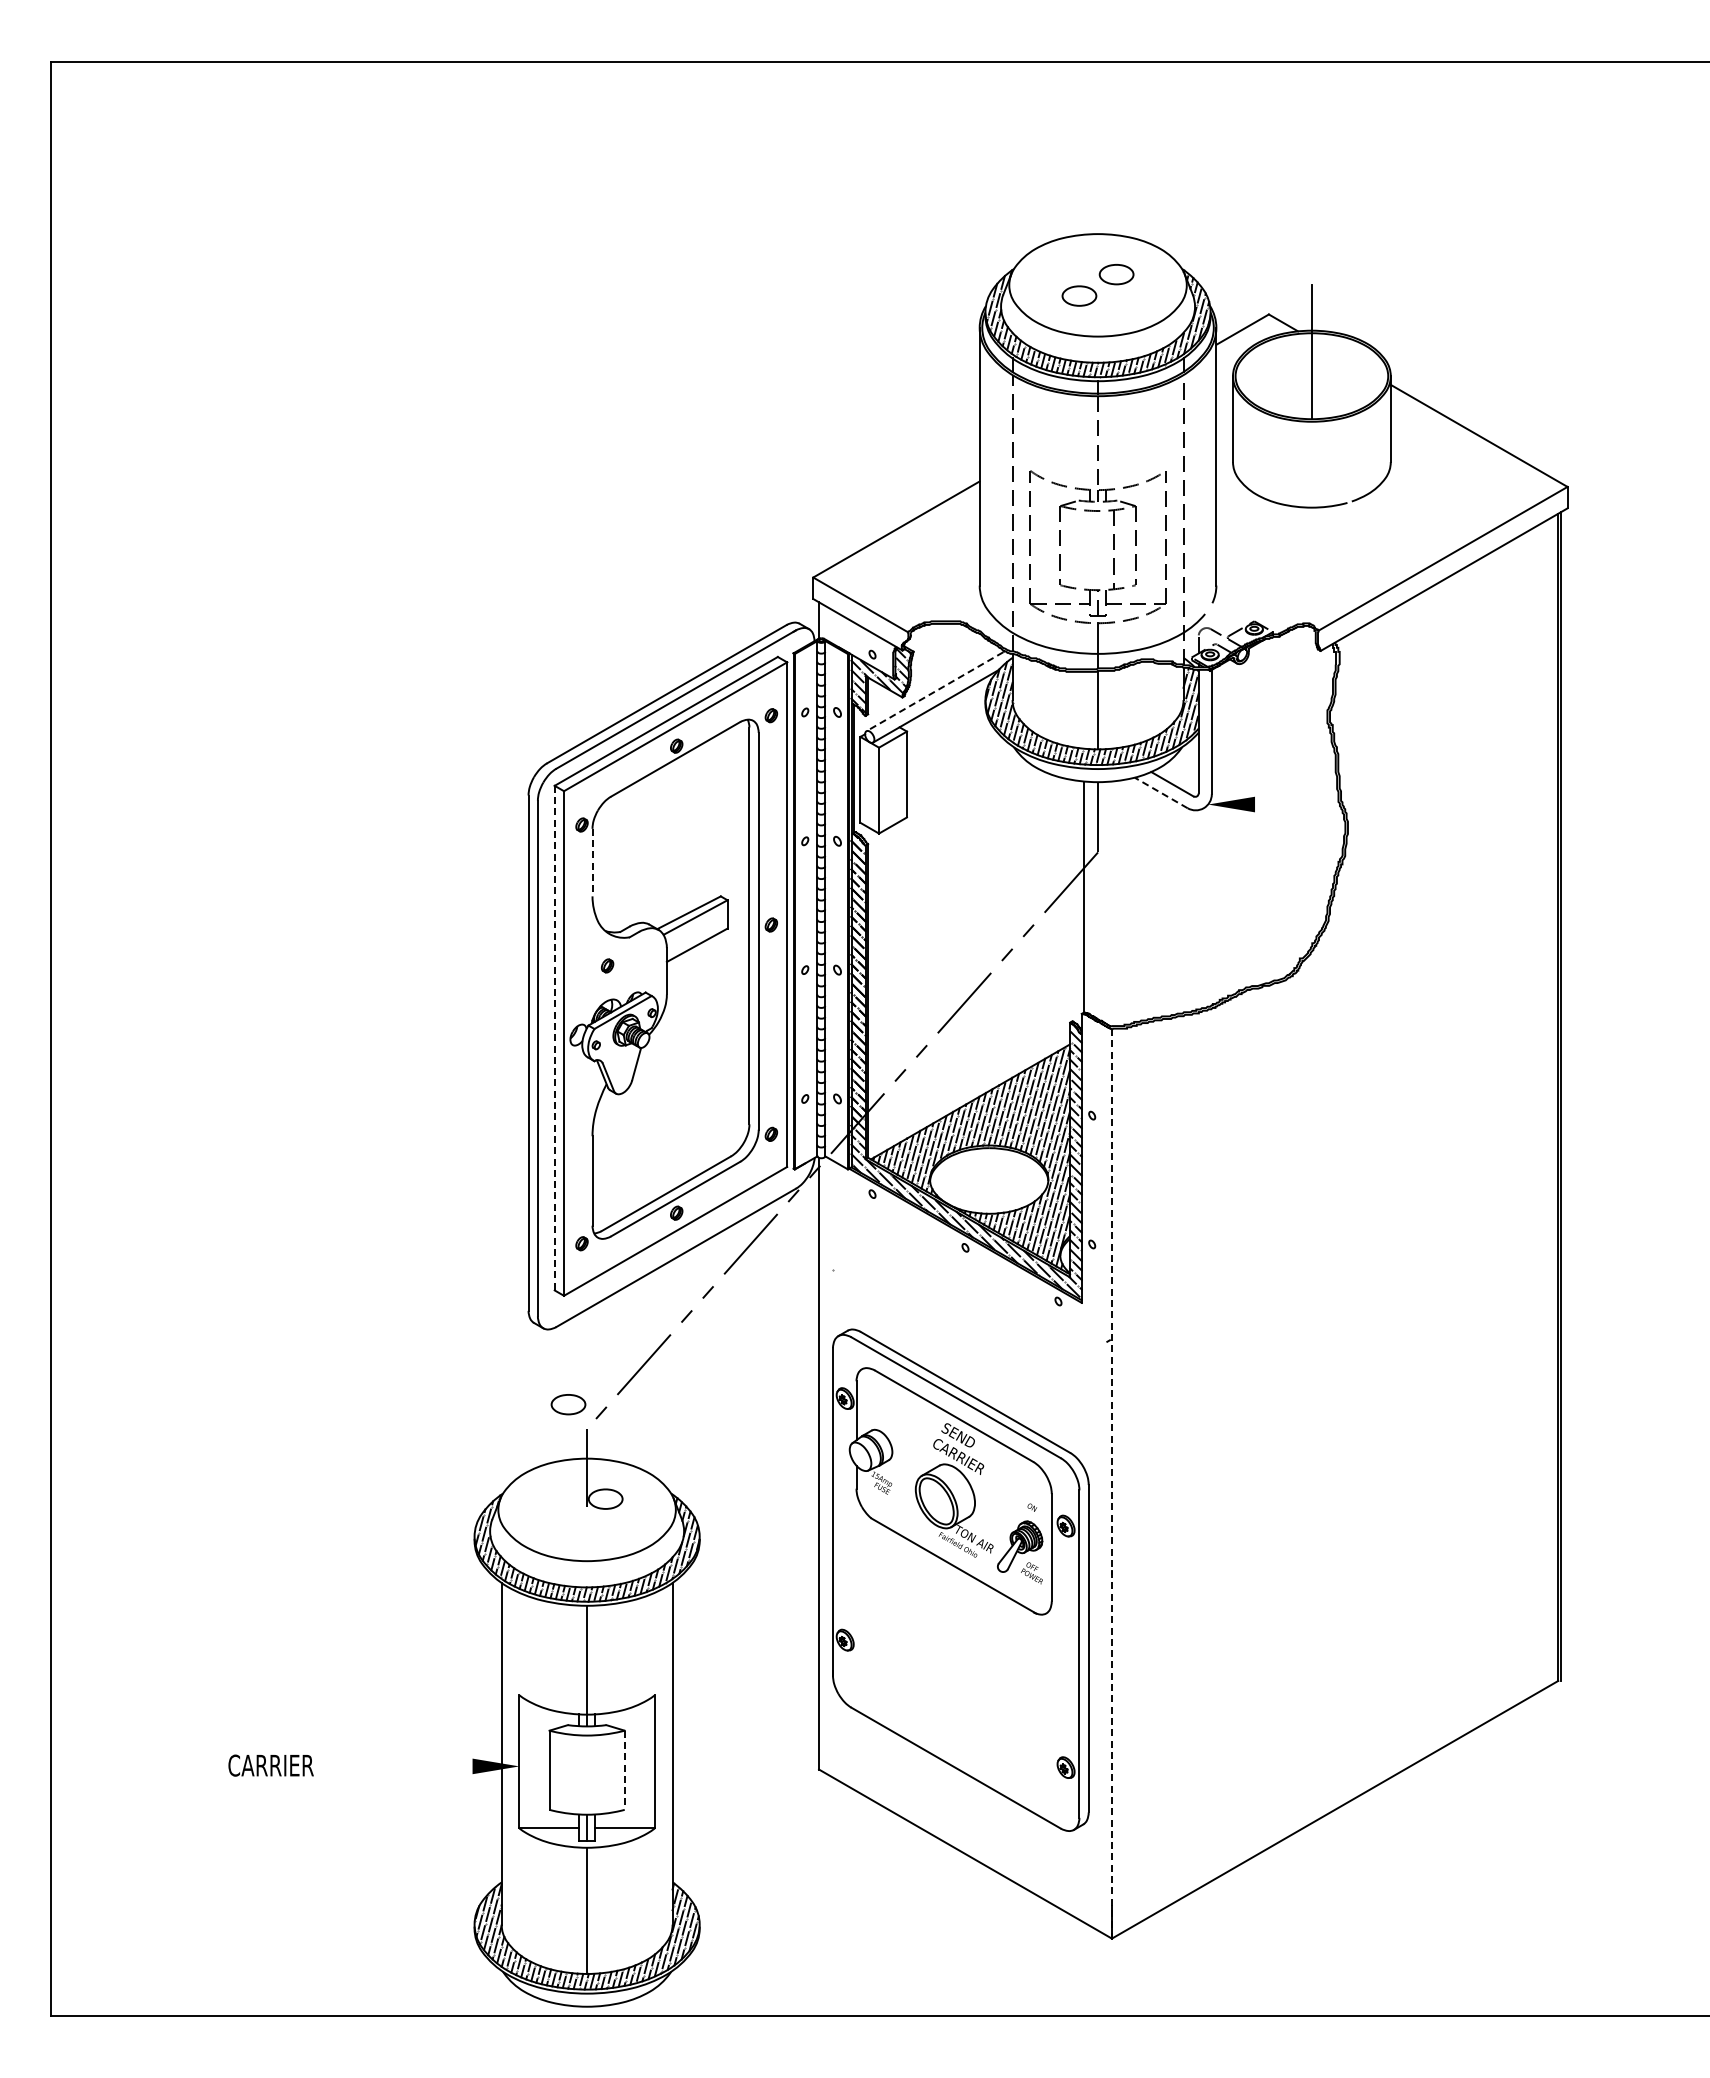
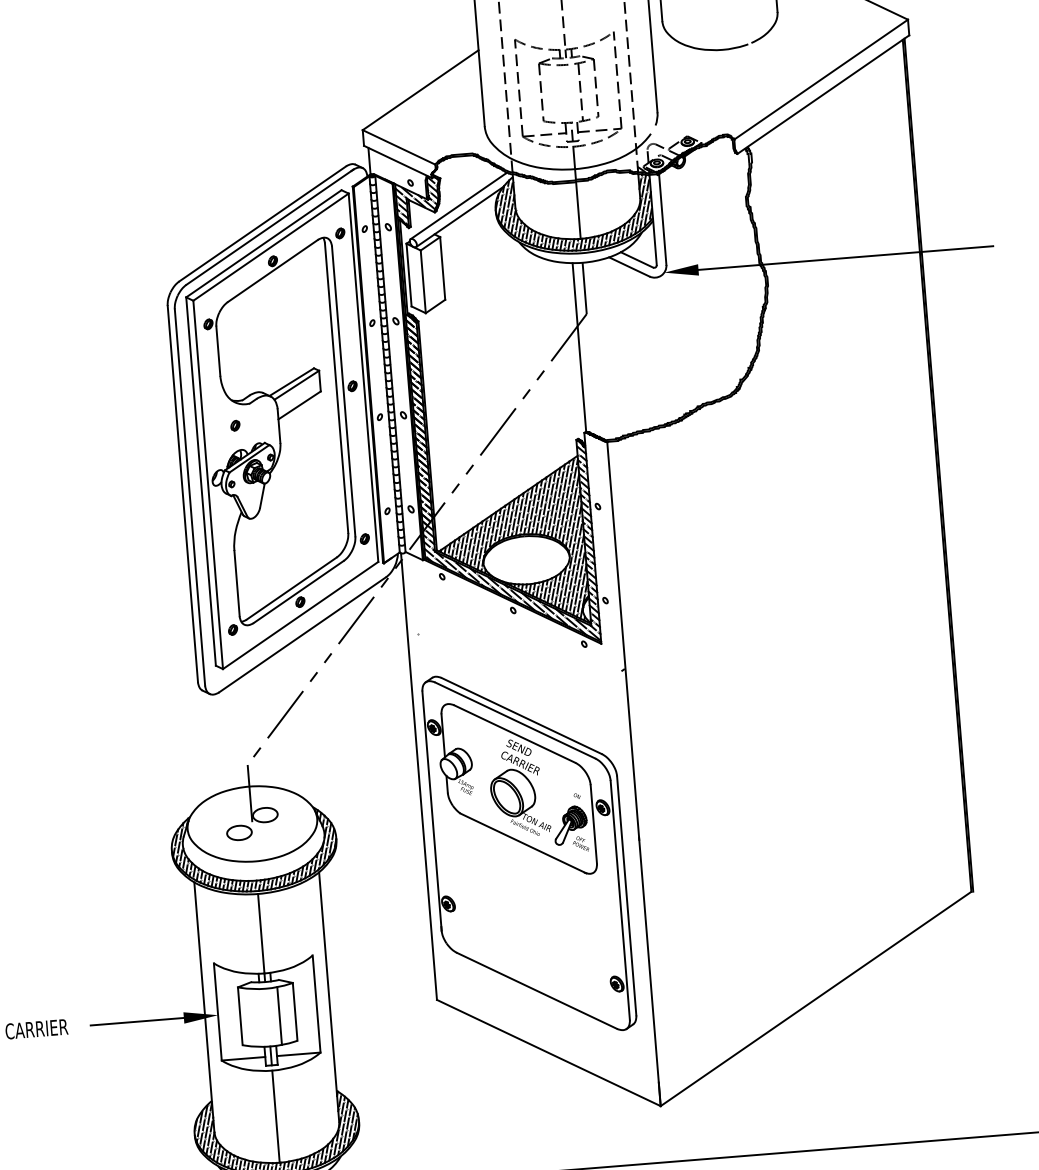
line: (934, 691) -> (457, 206), dashed -> solid
line: (1161, 792) -> (629, 266), dashed -> solid
line: (1456, 804) -> (845, 258), added
line: (592, 862) -> (218, 351), dashed -> solid
line: (554, 1038) -> (200, 481), dashed -> solid
part: (568, 1404) -> (239, 832), moved
line: (1111, 1483) -> (633, 773), dashed -> solid
line: (408, 1766) -> (137, 1021), added
line: (624, 1770) -> (295, 1012), dashed -> solid
line: (603, 1773) -> (279, 1015), added

